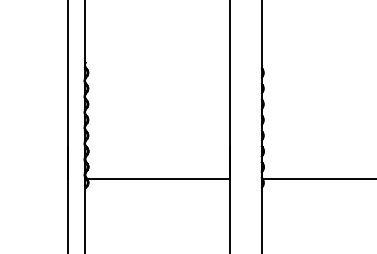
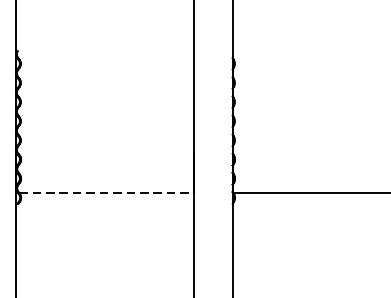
line: (158, 178) -> (106, 192), solid -> dashed

